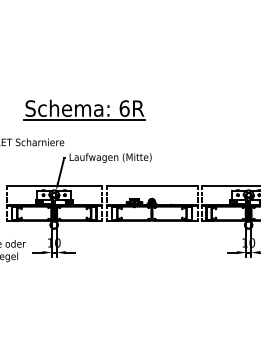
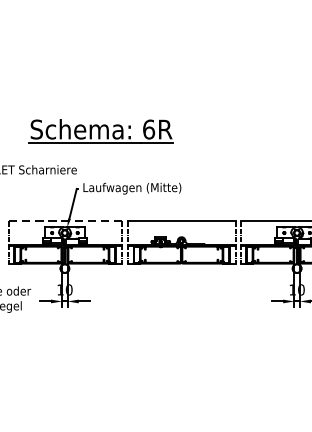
line: (55, 185) -> (66, 221), solid -> dashed

